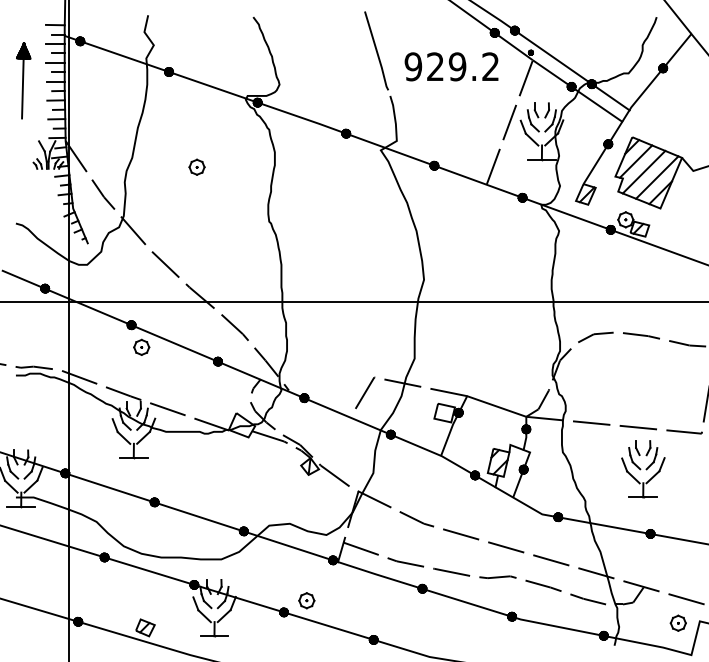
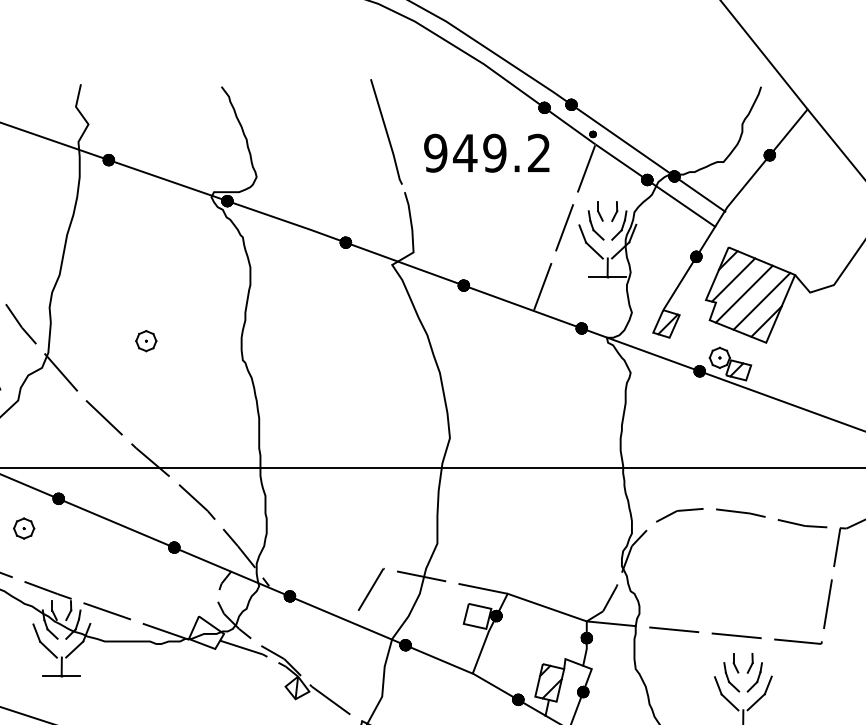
text: (435, 66) -> (465, 152), 929.2 -> 949.2
part: (196, 166) -> (145, 340), moved
part: (141, 346) -> (23, 527), moved

